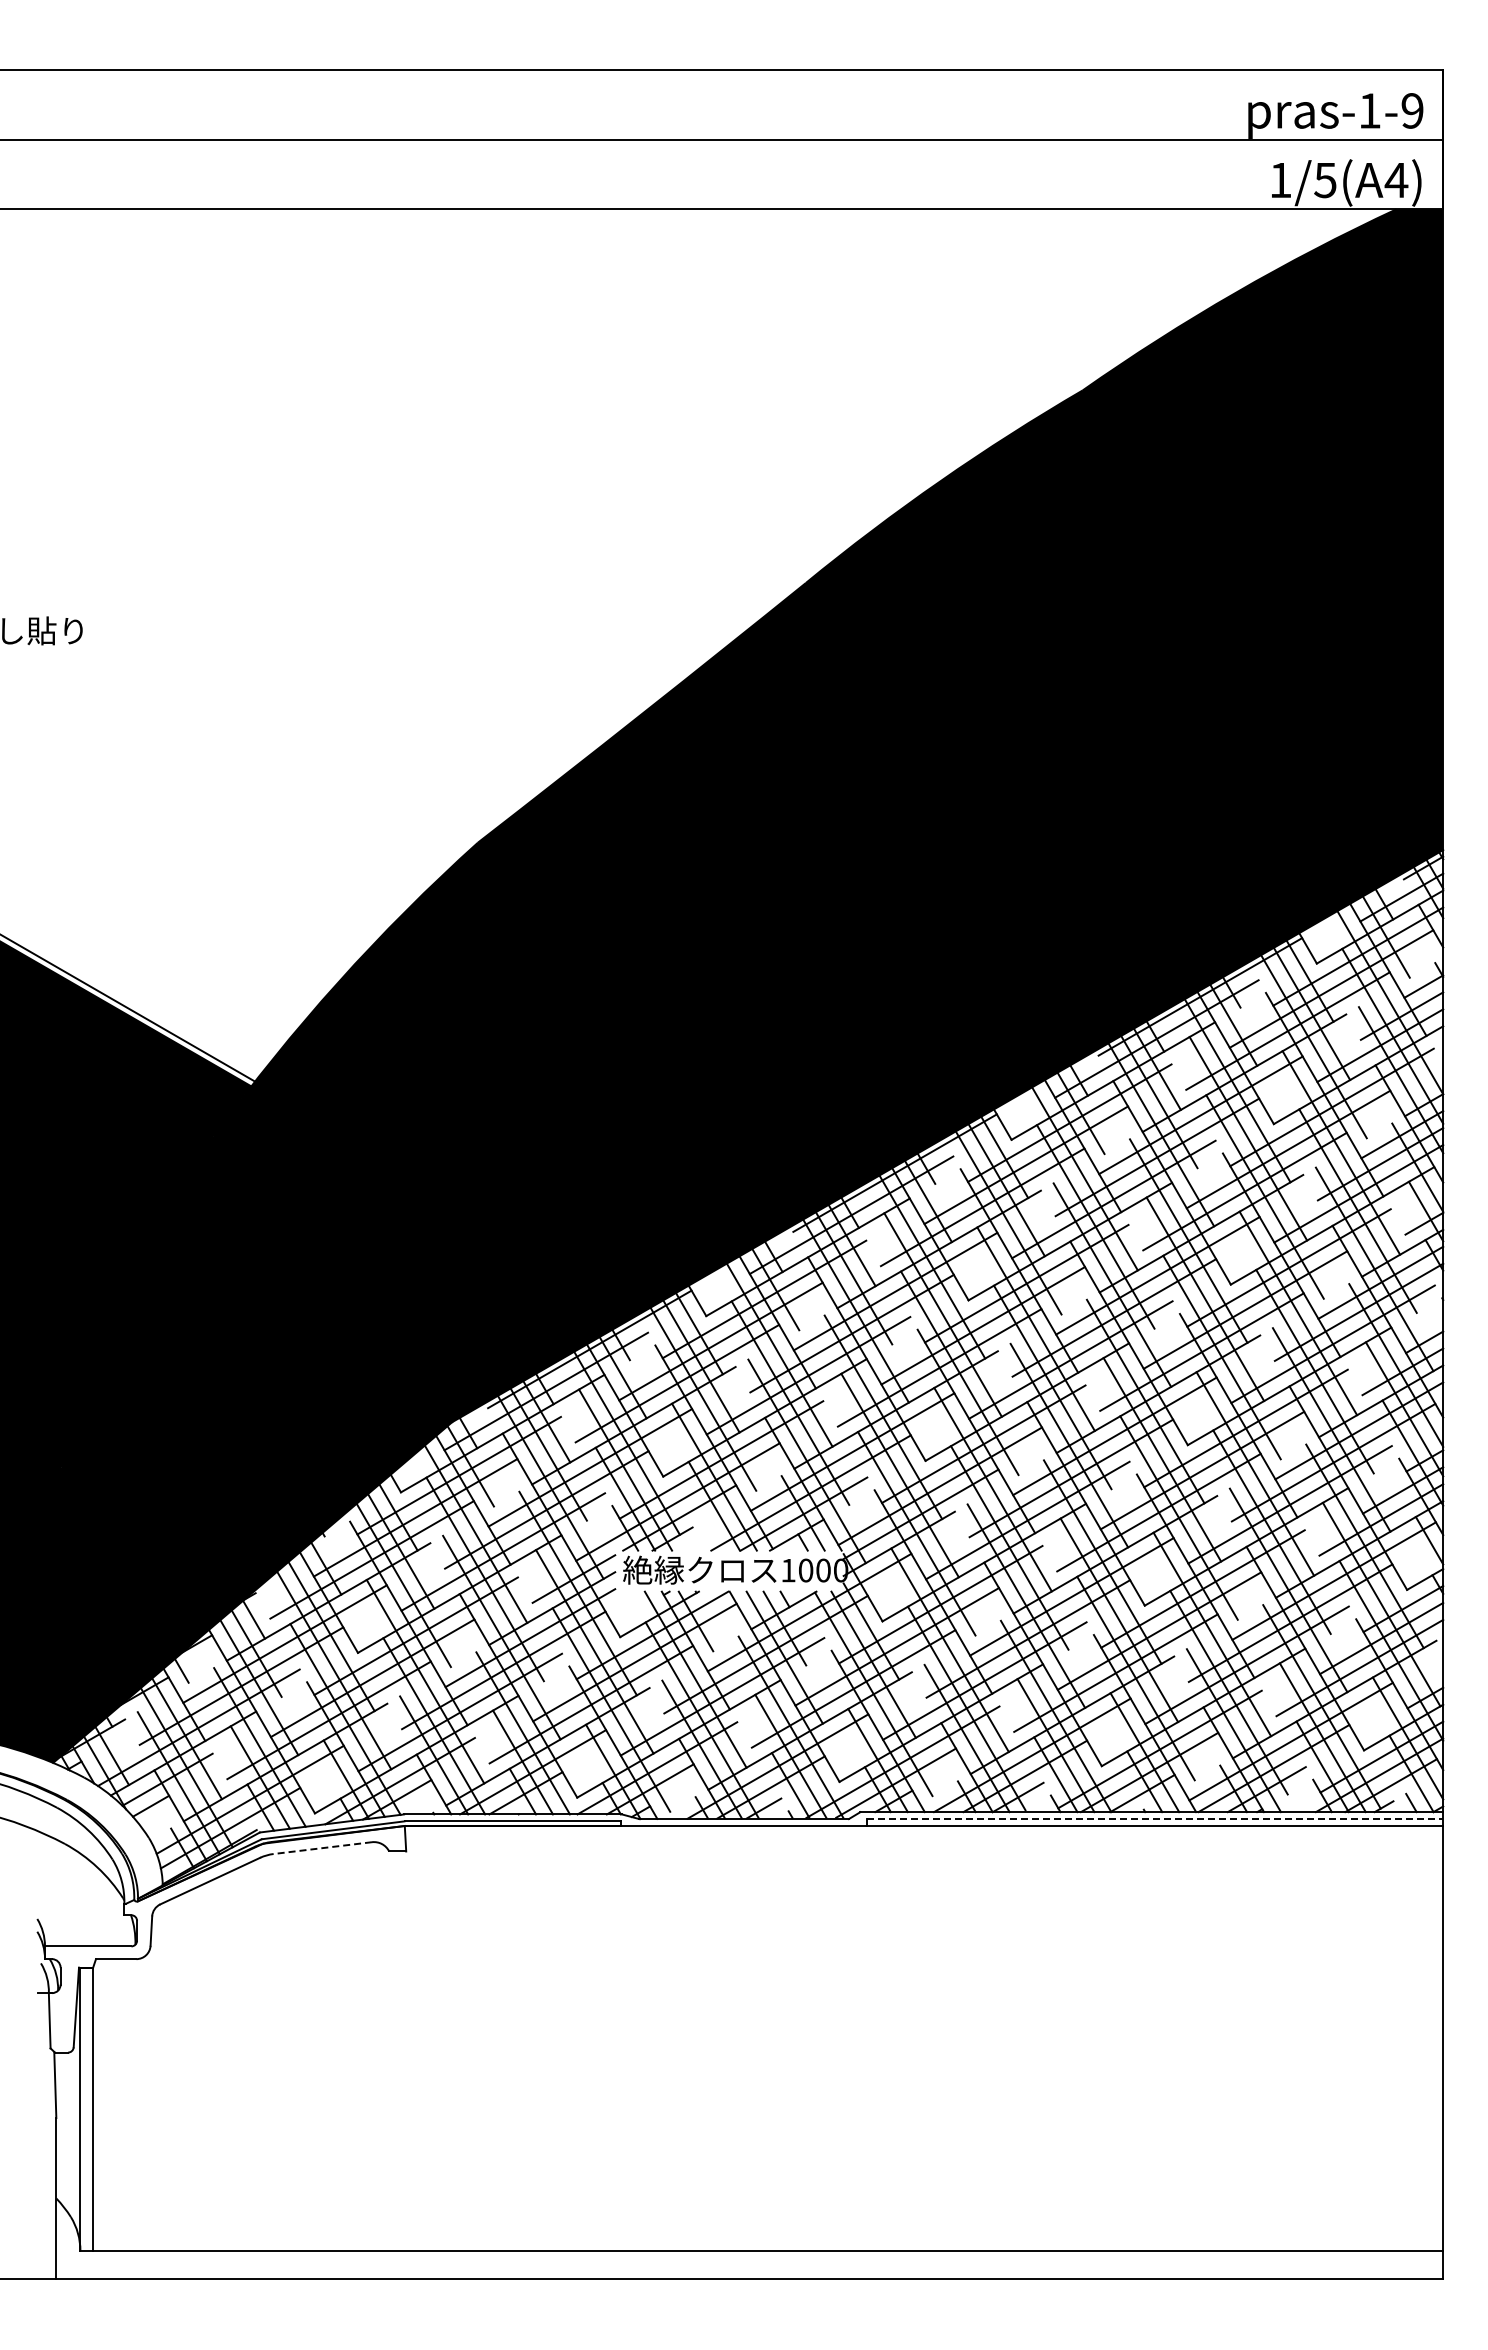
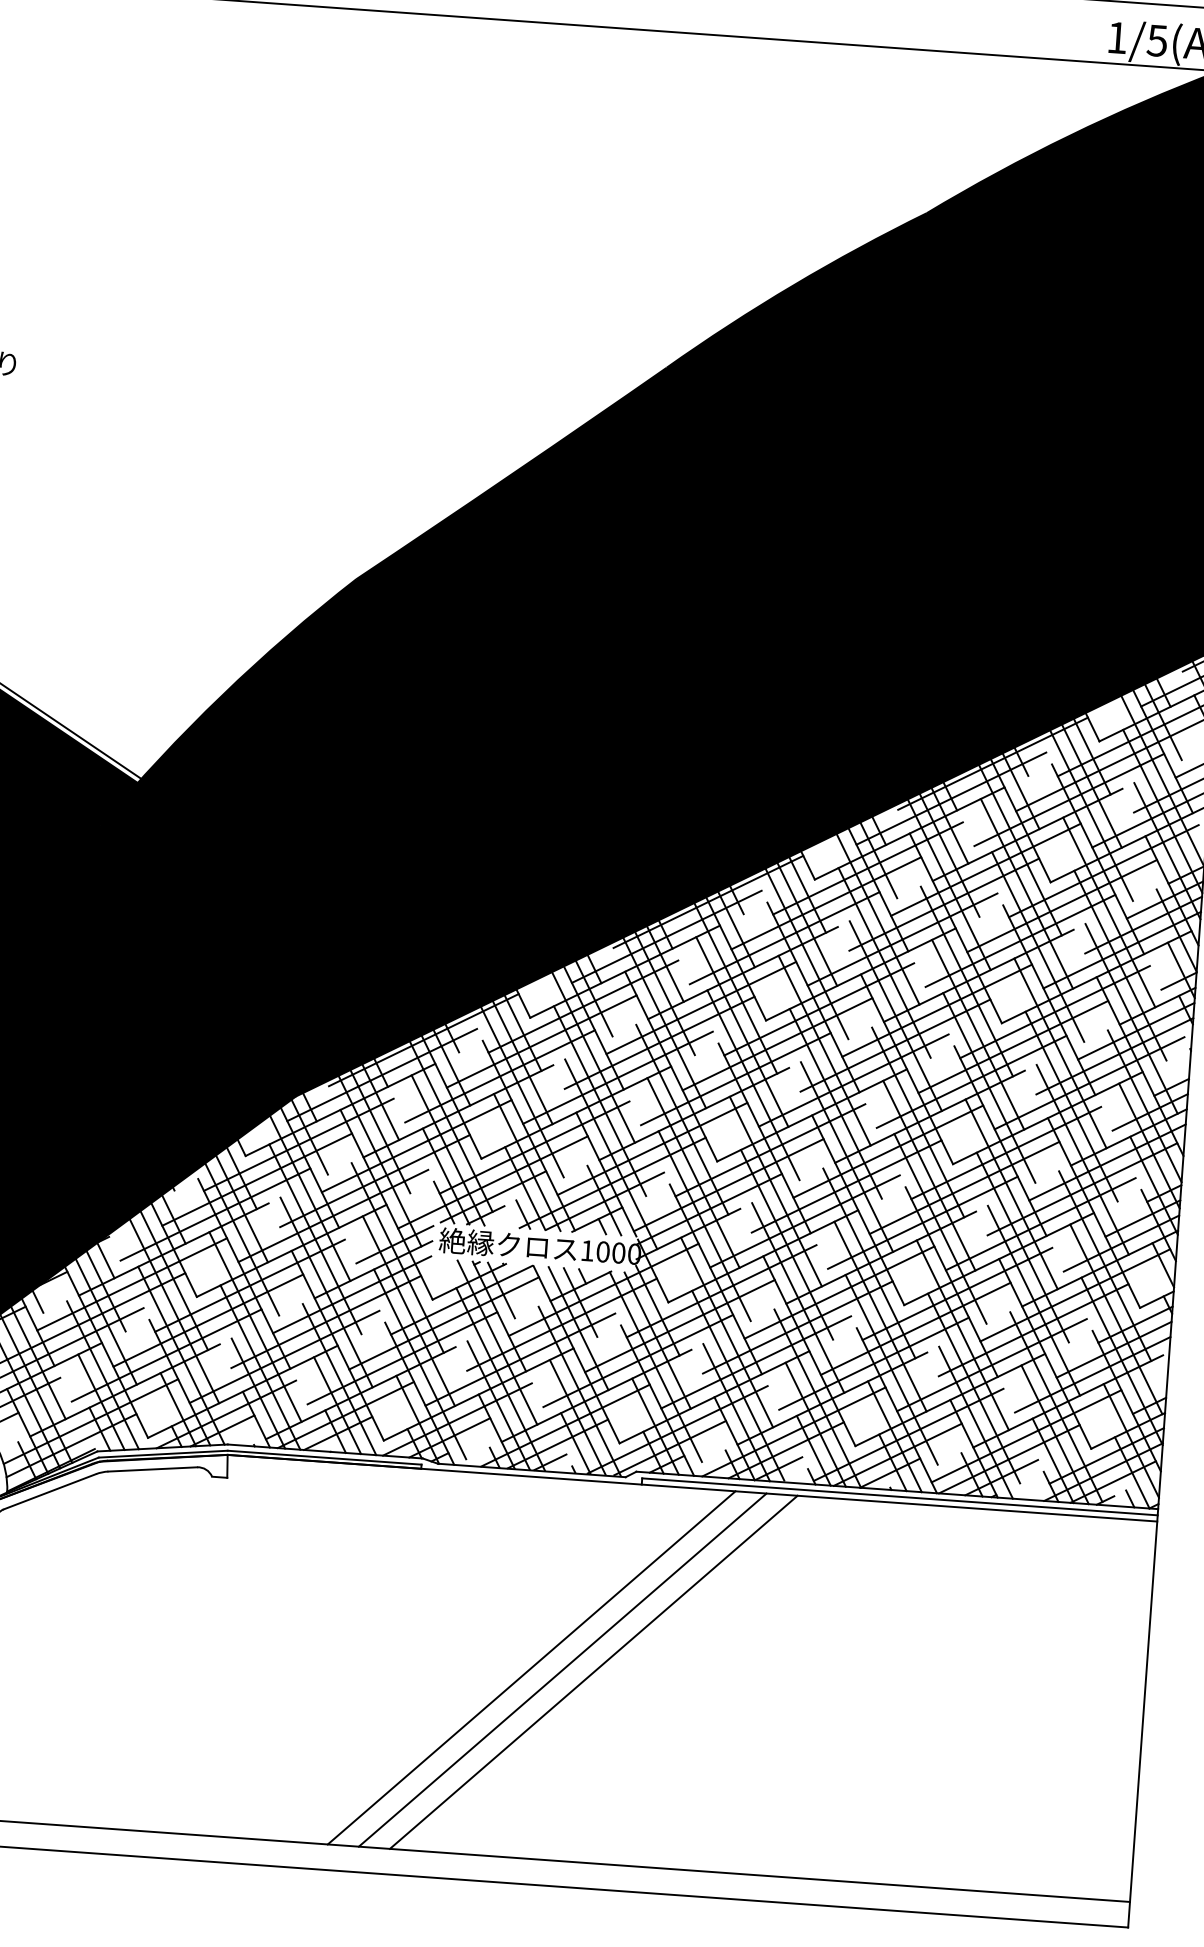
line: (713, 1535) -> (522, 1214), added
line: (1155, 1819) -> (900, 1497), dashed -> solid
line: (322, 1848) -> (152, 1469), dashed -> solid
line: (759, 2038) -> (531, 1667), added
line: (793, 2038) -> (561, 1670), added
line: (828, 2038) -> (593, 1672), added

